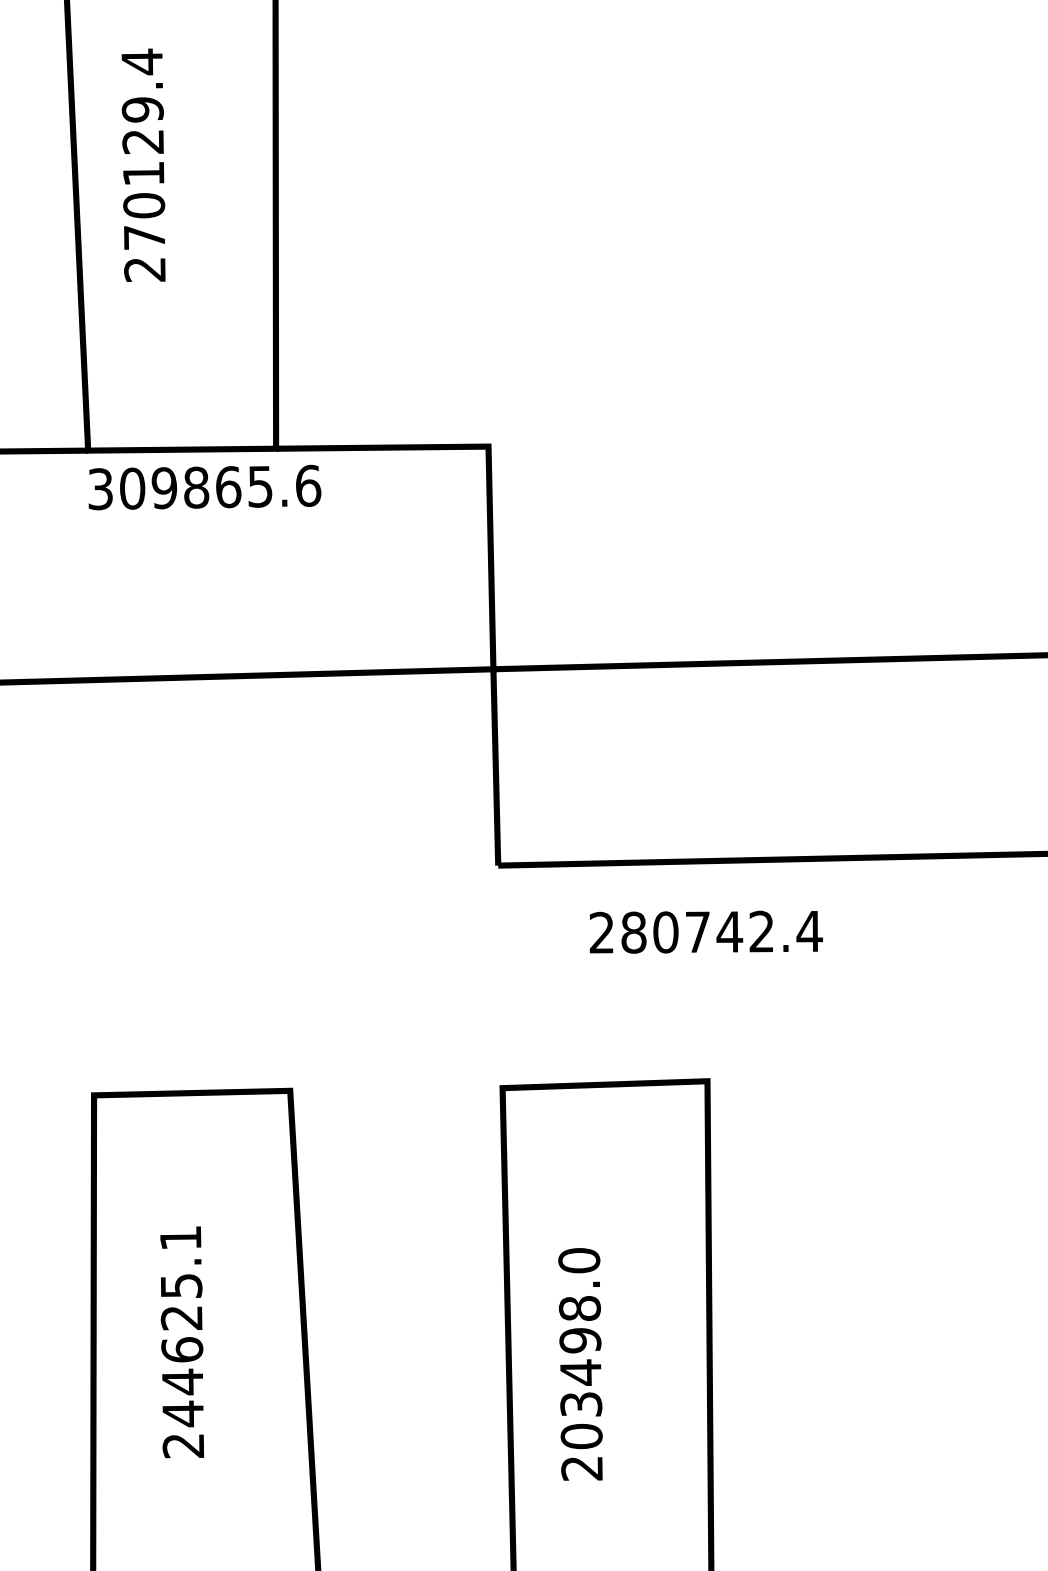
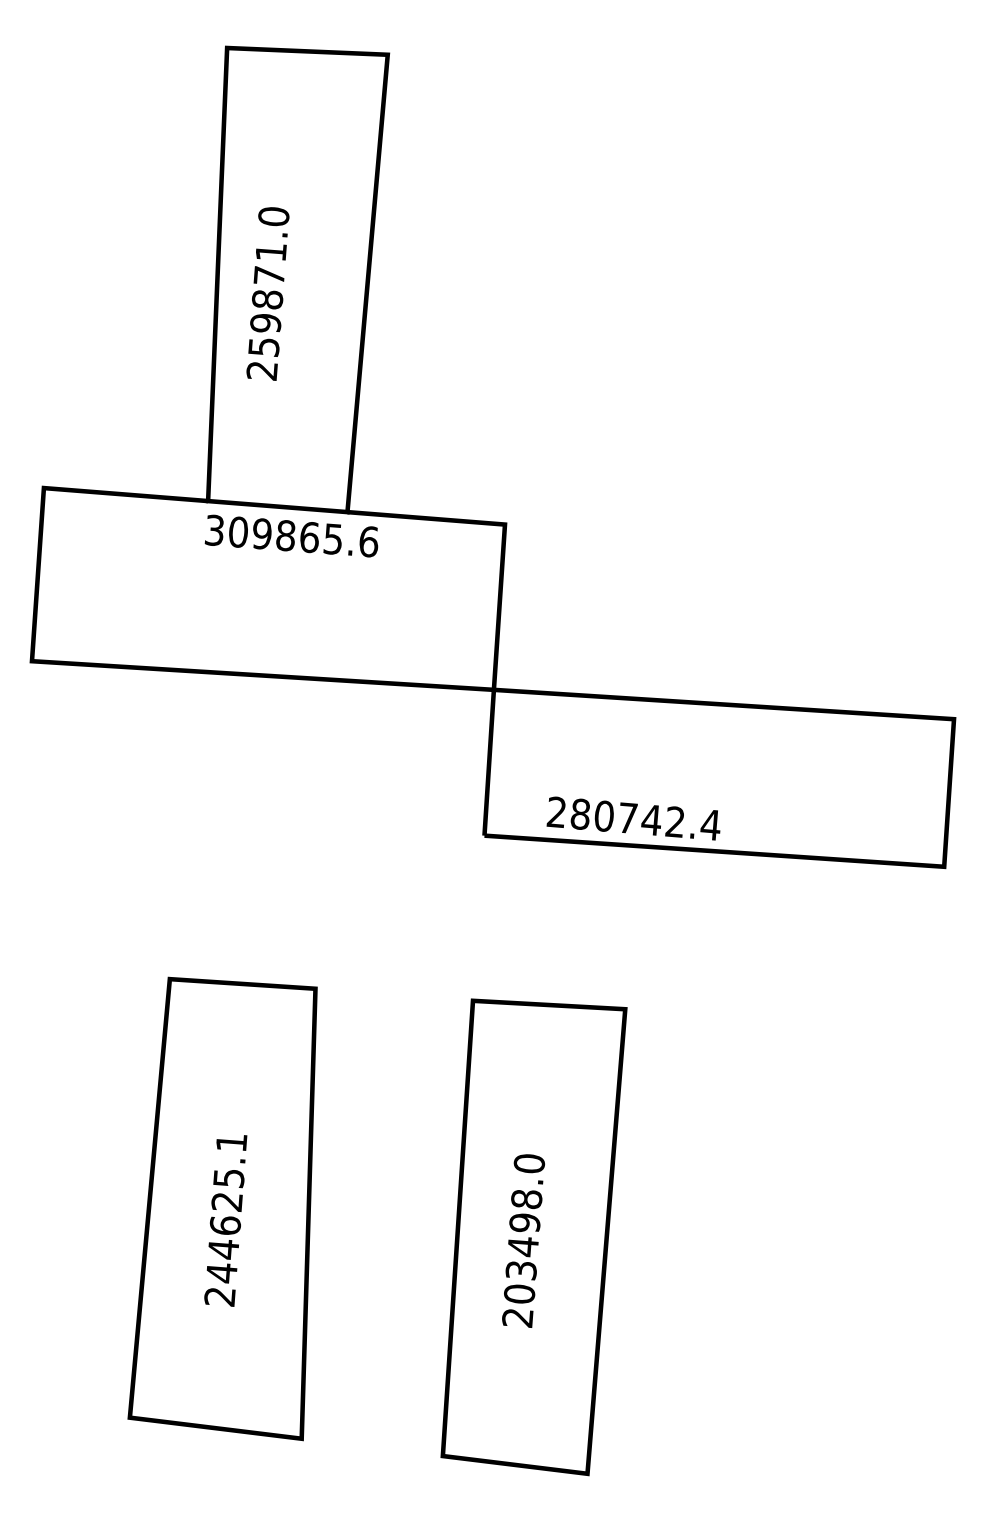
text: (142, 149) -> (268, 281), 270129.4 -> 259871.0
text: (705, 931) -> (633, 818), moved
text: (181, 1343) -> (225, 1220), moved
text: (580, 1364) -> (523, 1240), moved

